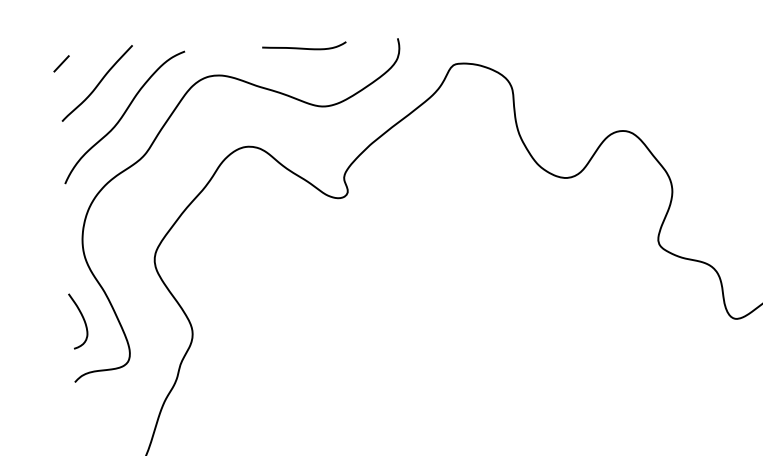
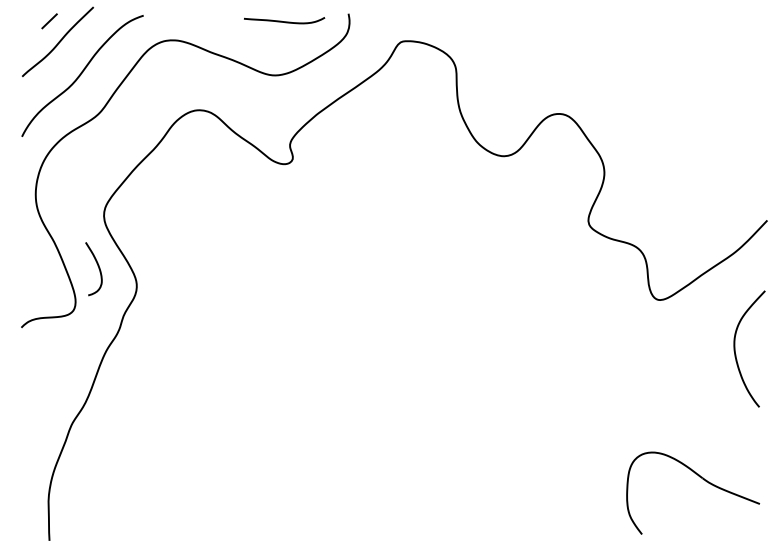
curve: (304, 48) -> (284, 21), moved
line: (61, 64) -> (49, 21), moved
curve: (82, 318) -> (97, 266), moved

